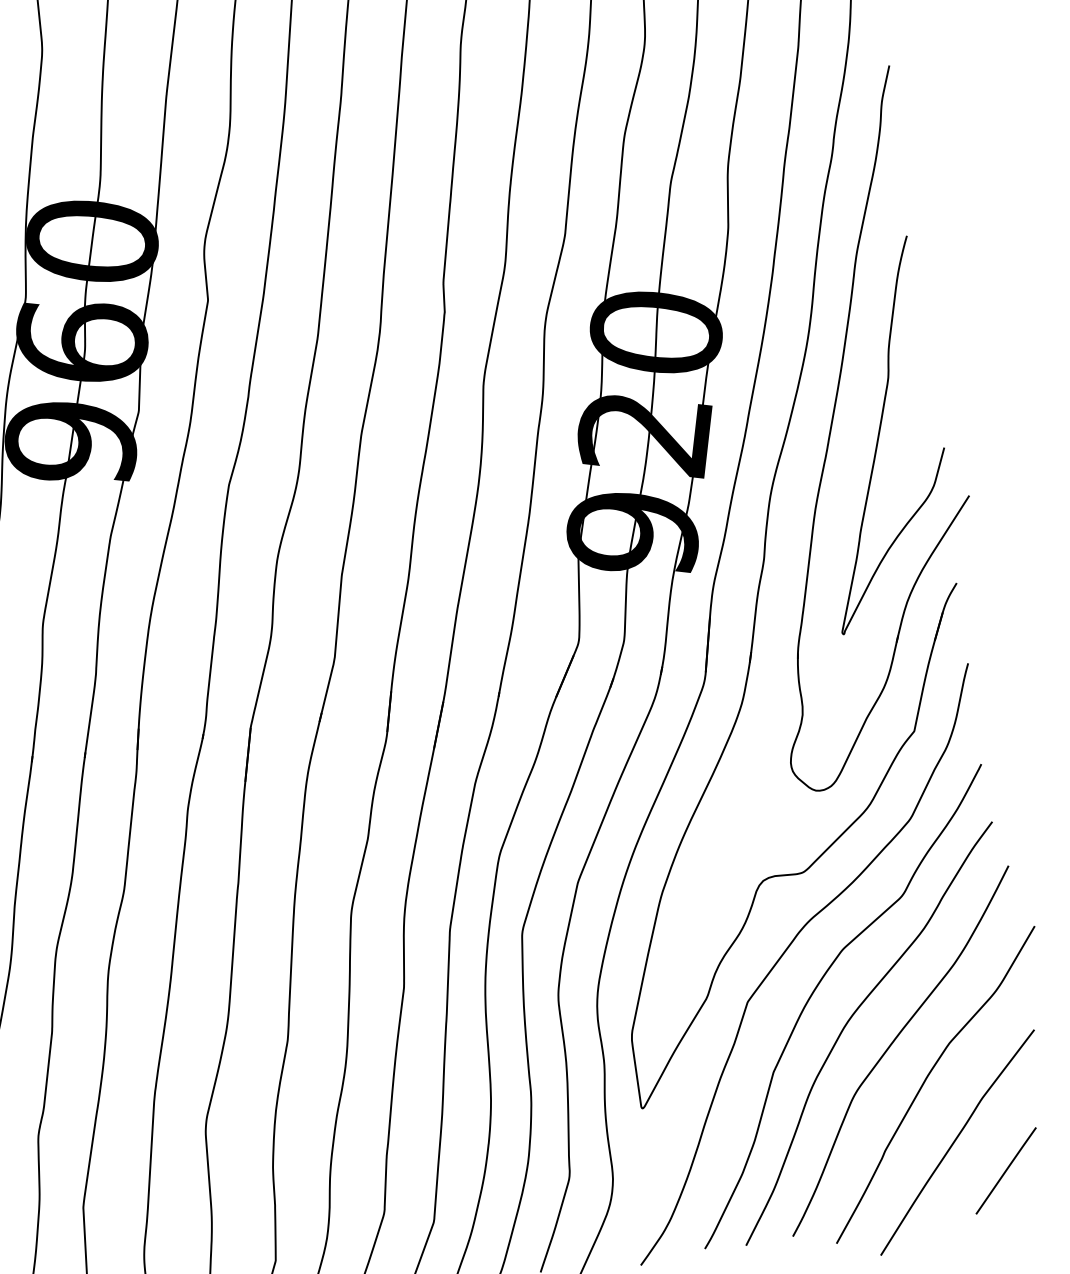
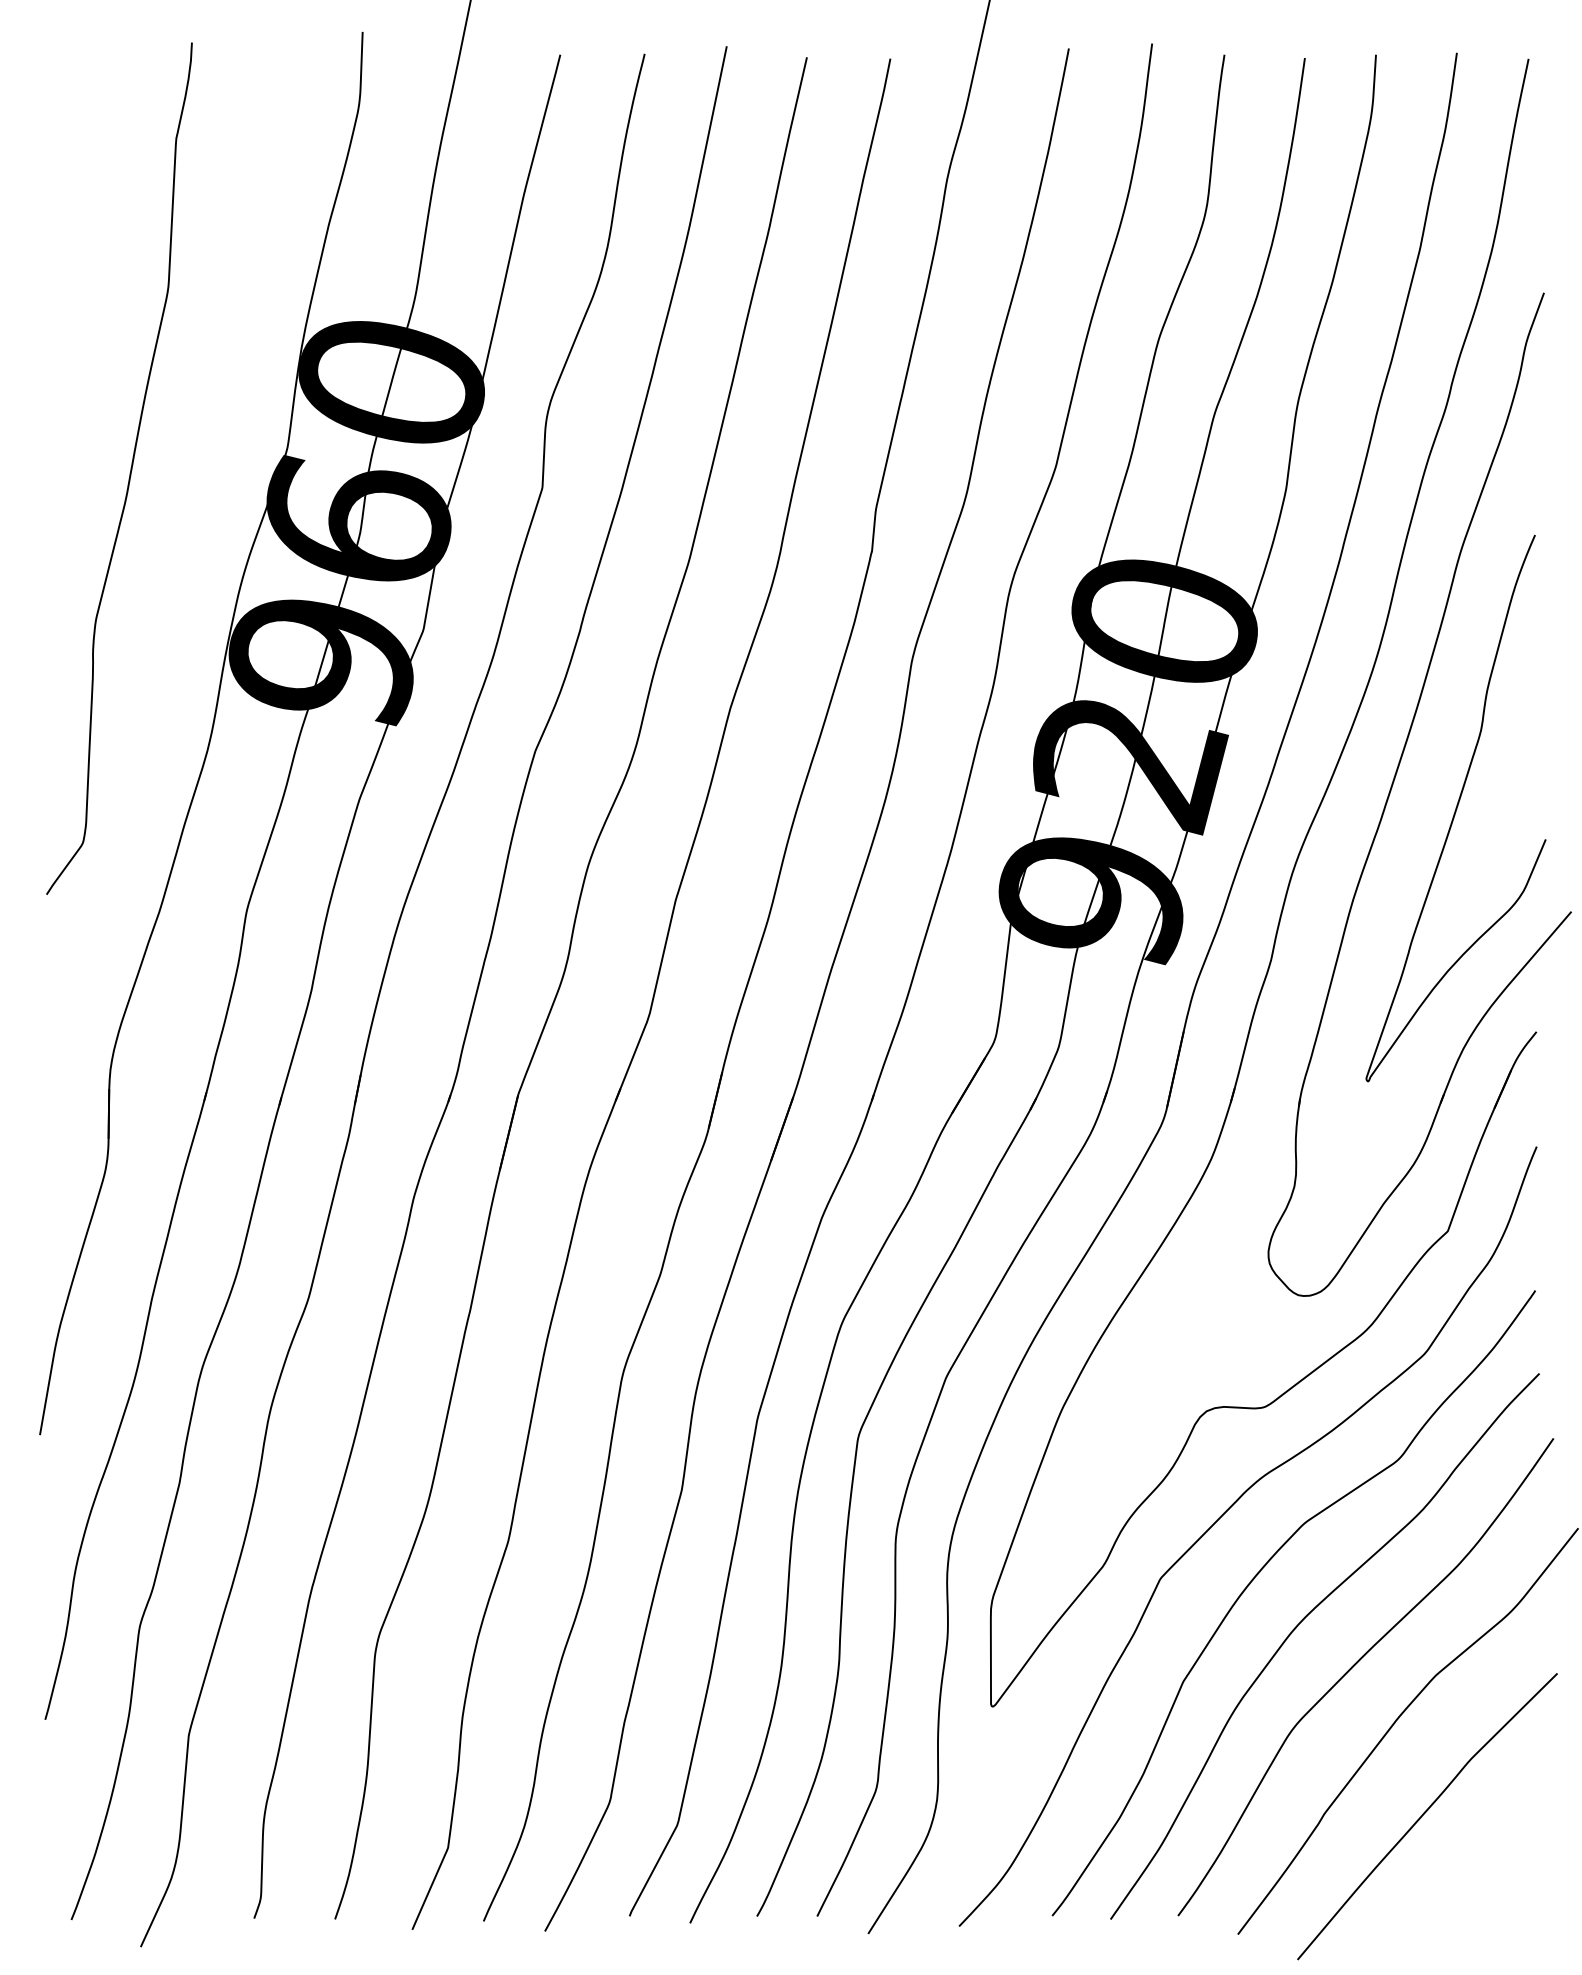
line: (1006, 1170) -> (1490, 1865), removed

